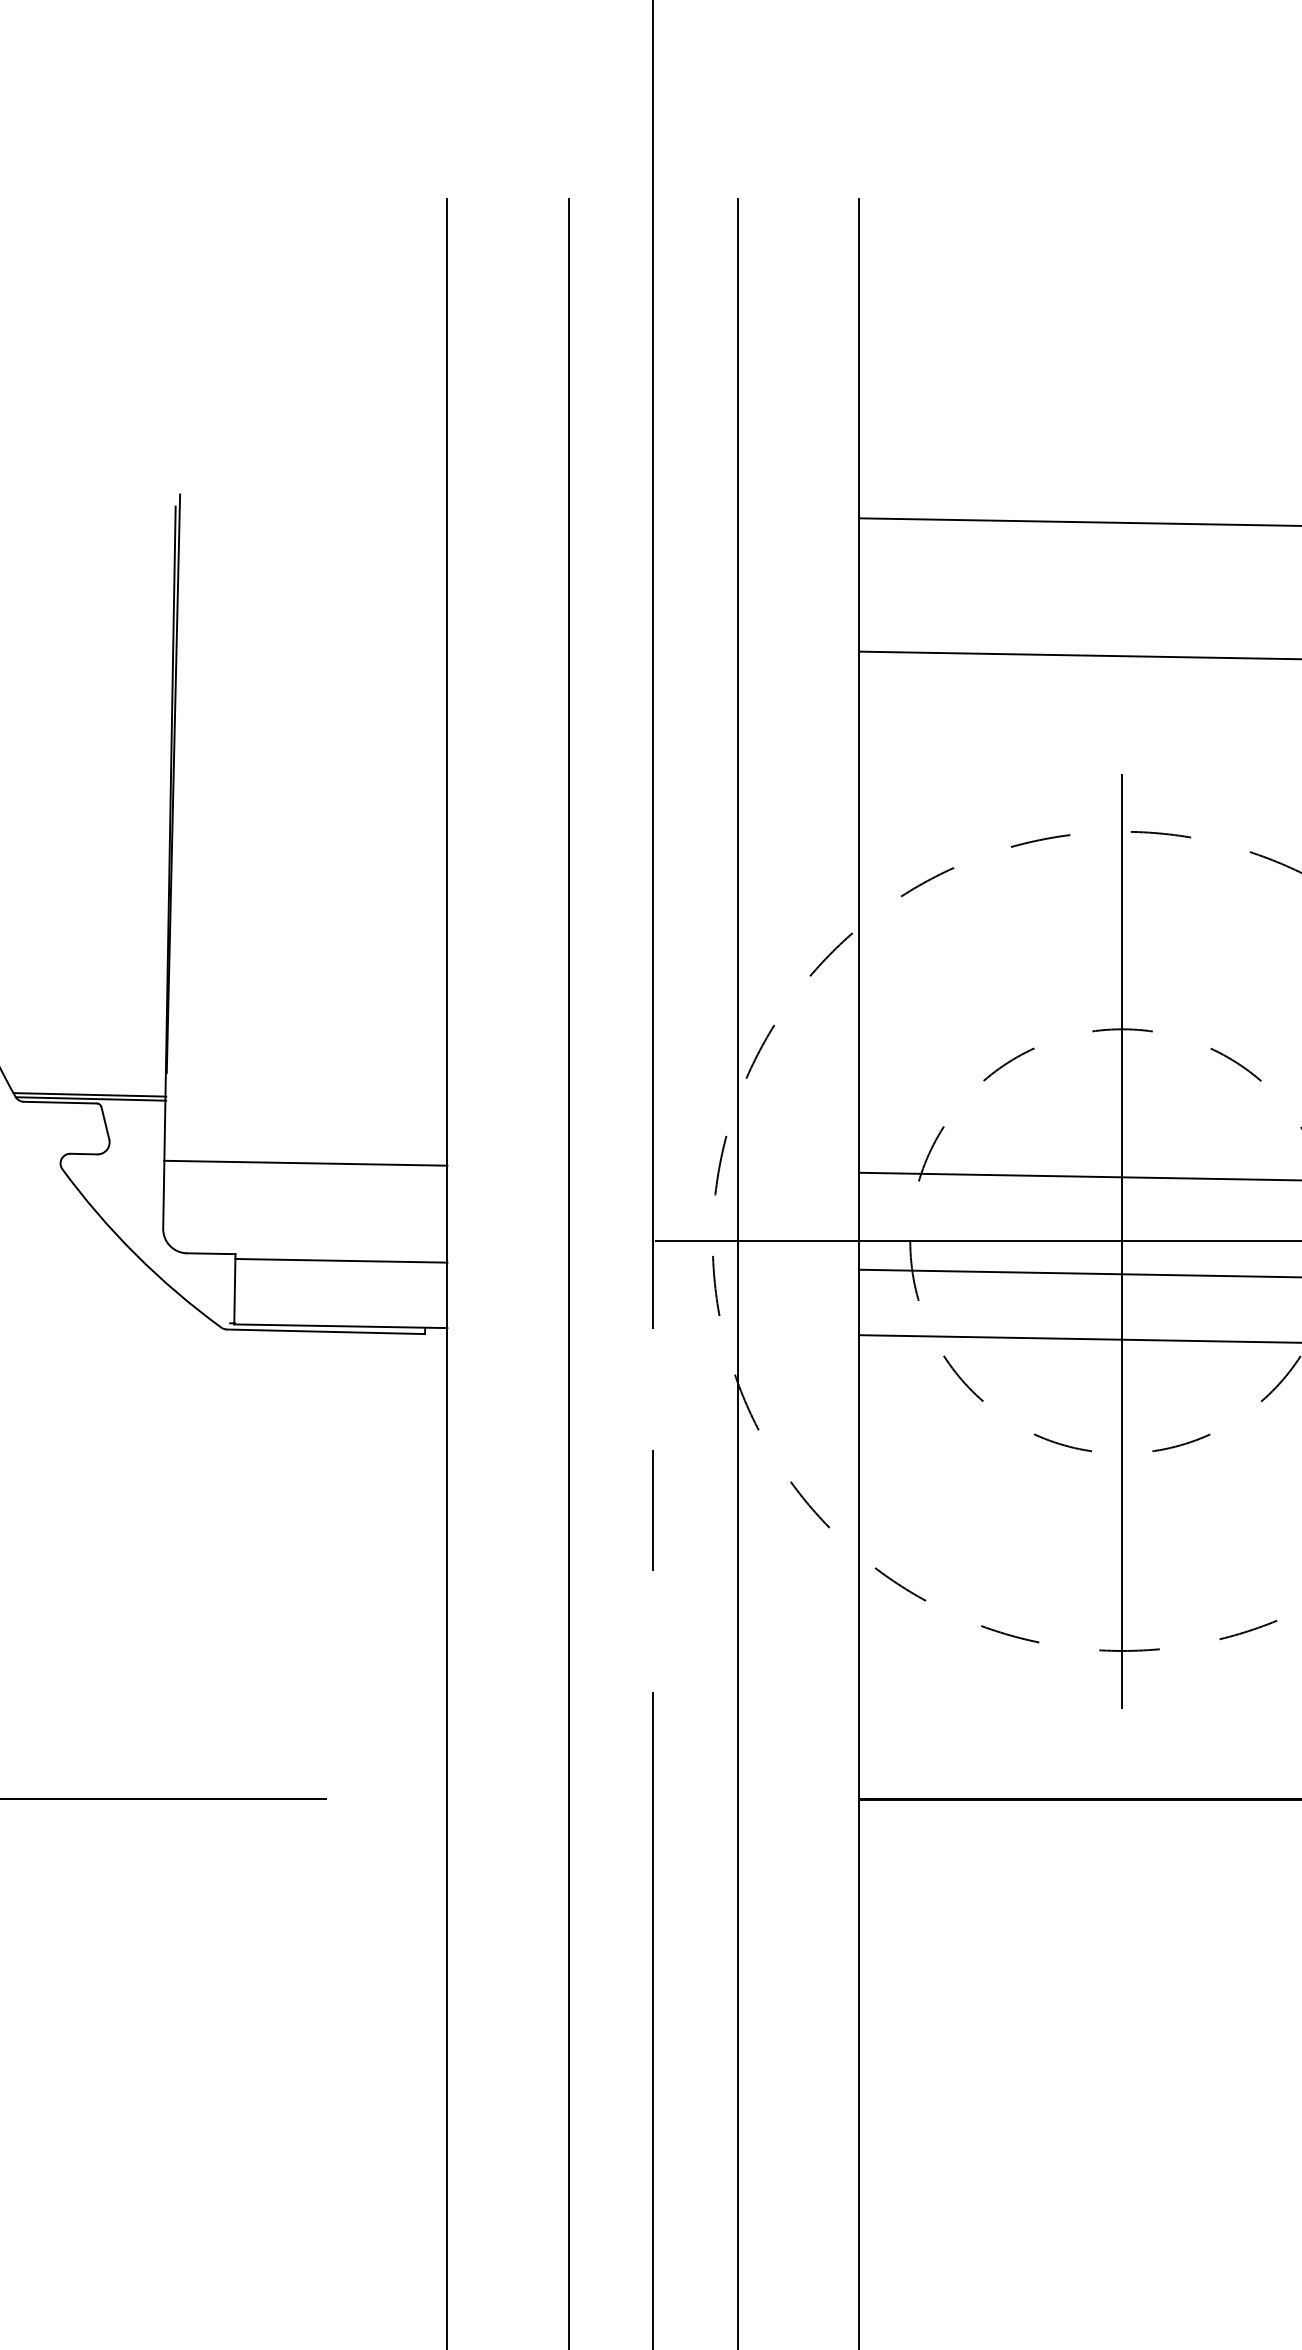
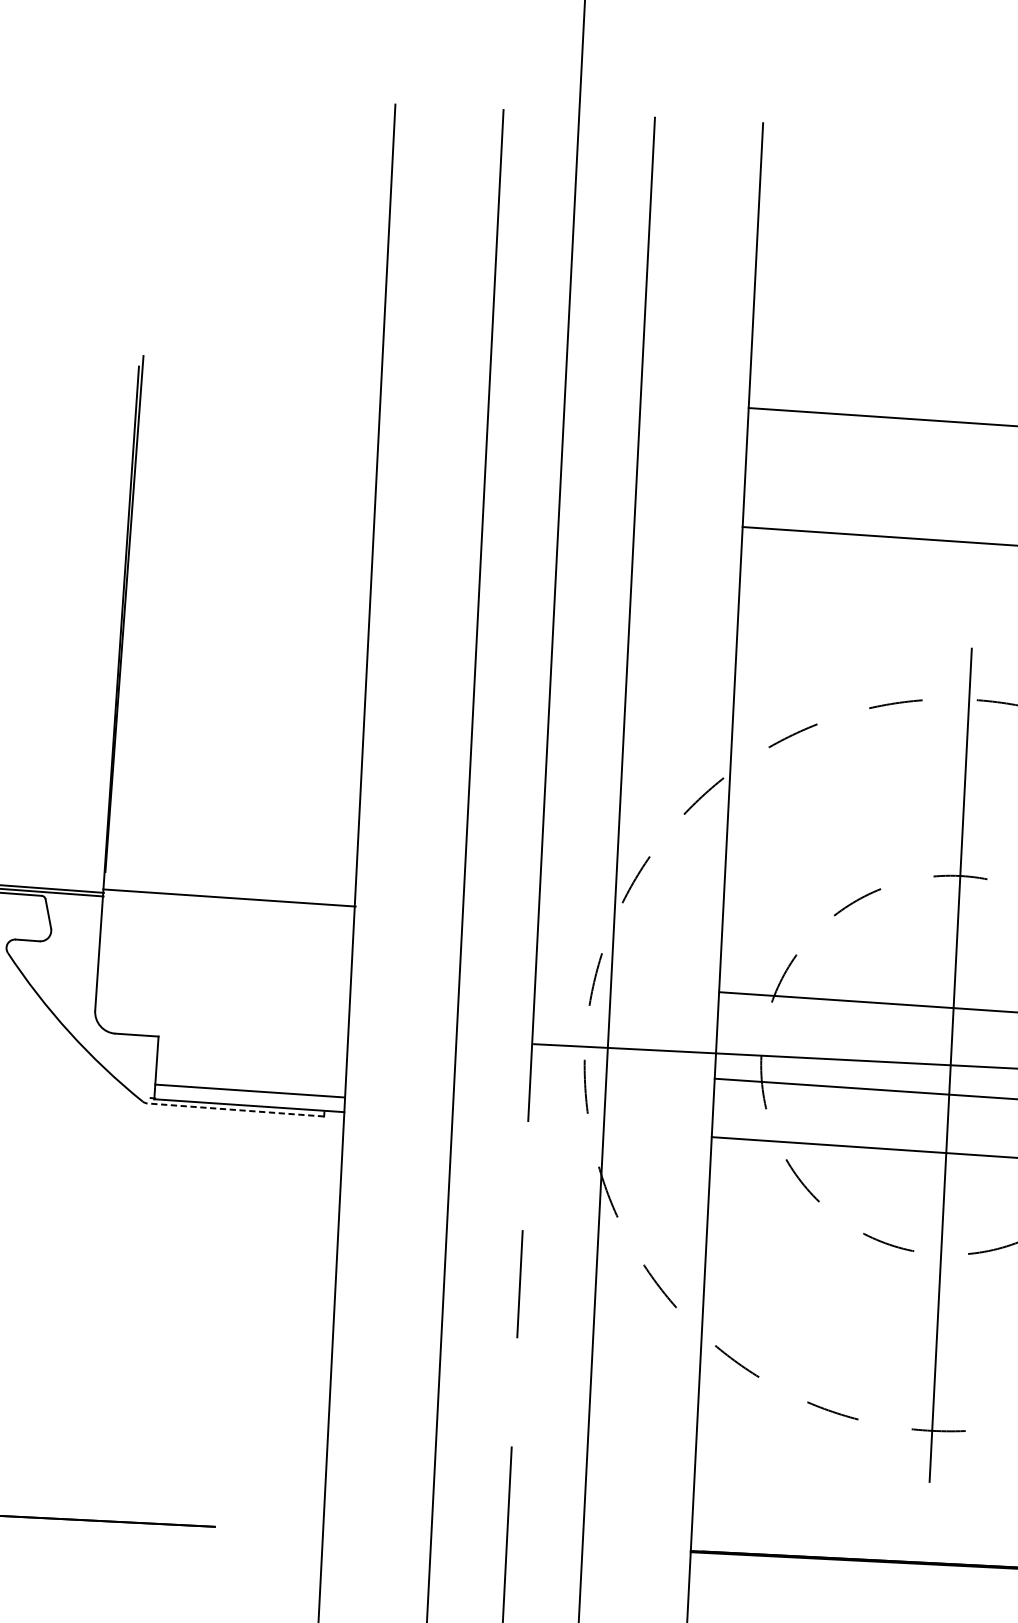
line: (305, 1162) -> (229, 897), moved
line: (341, 1260) -> (249, 1090), moved
line: (325, 1331) -> (235, 1109), solid -> dashed

